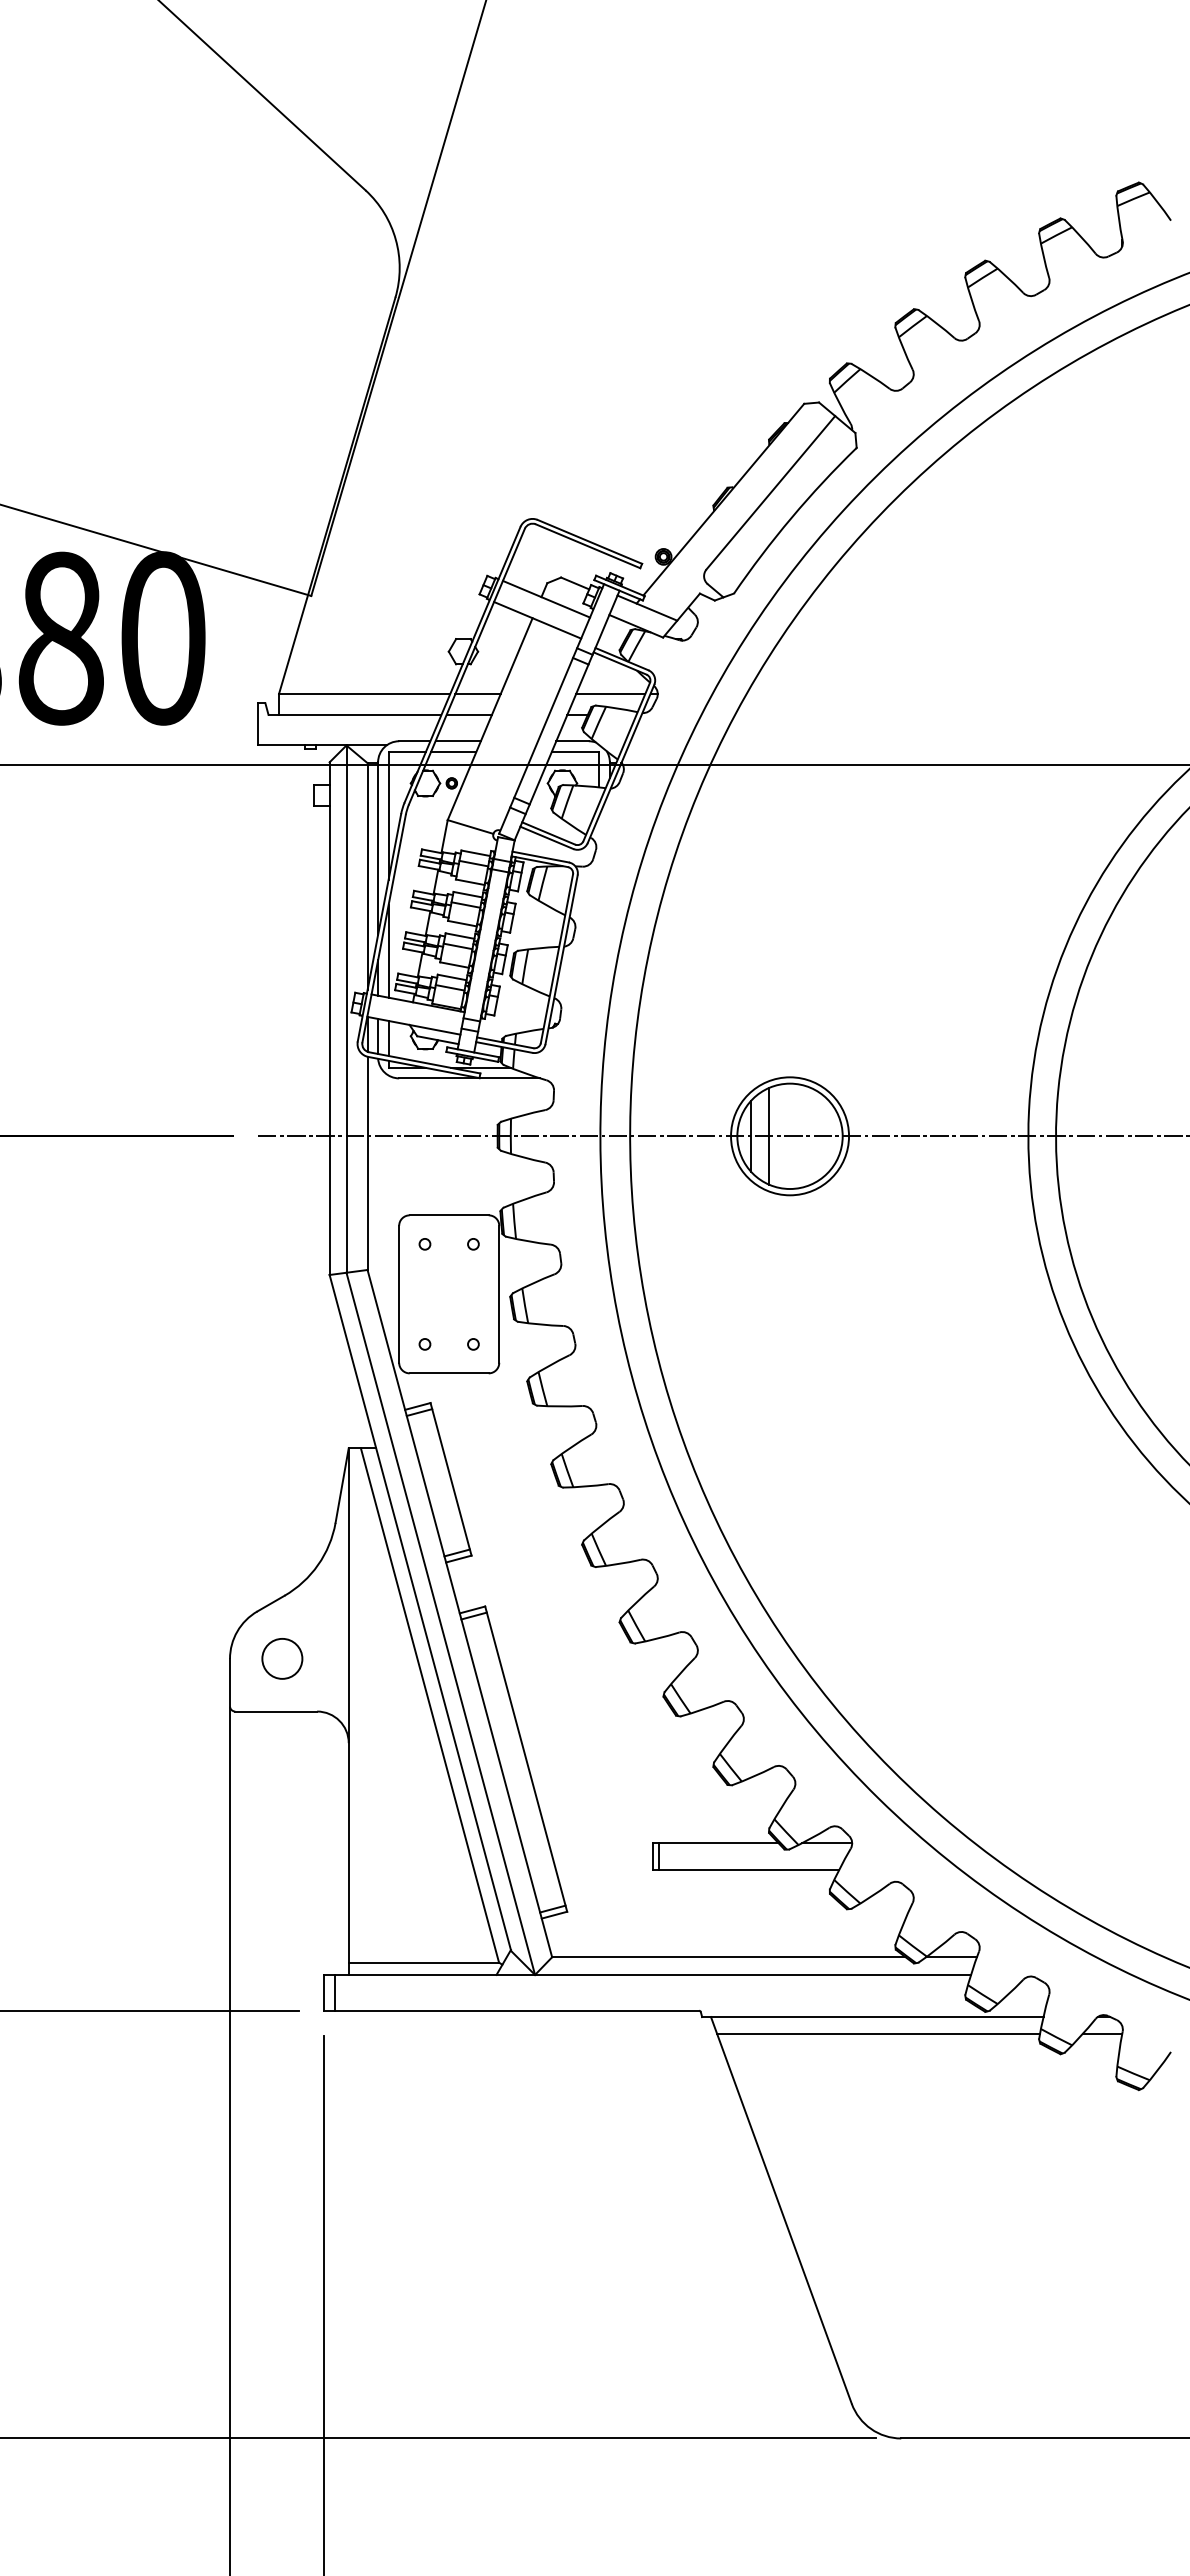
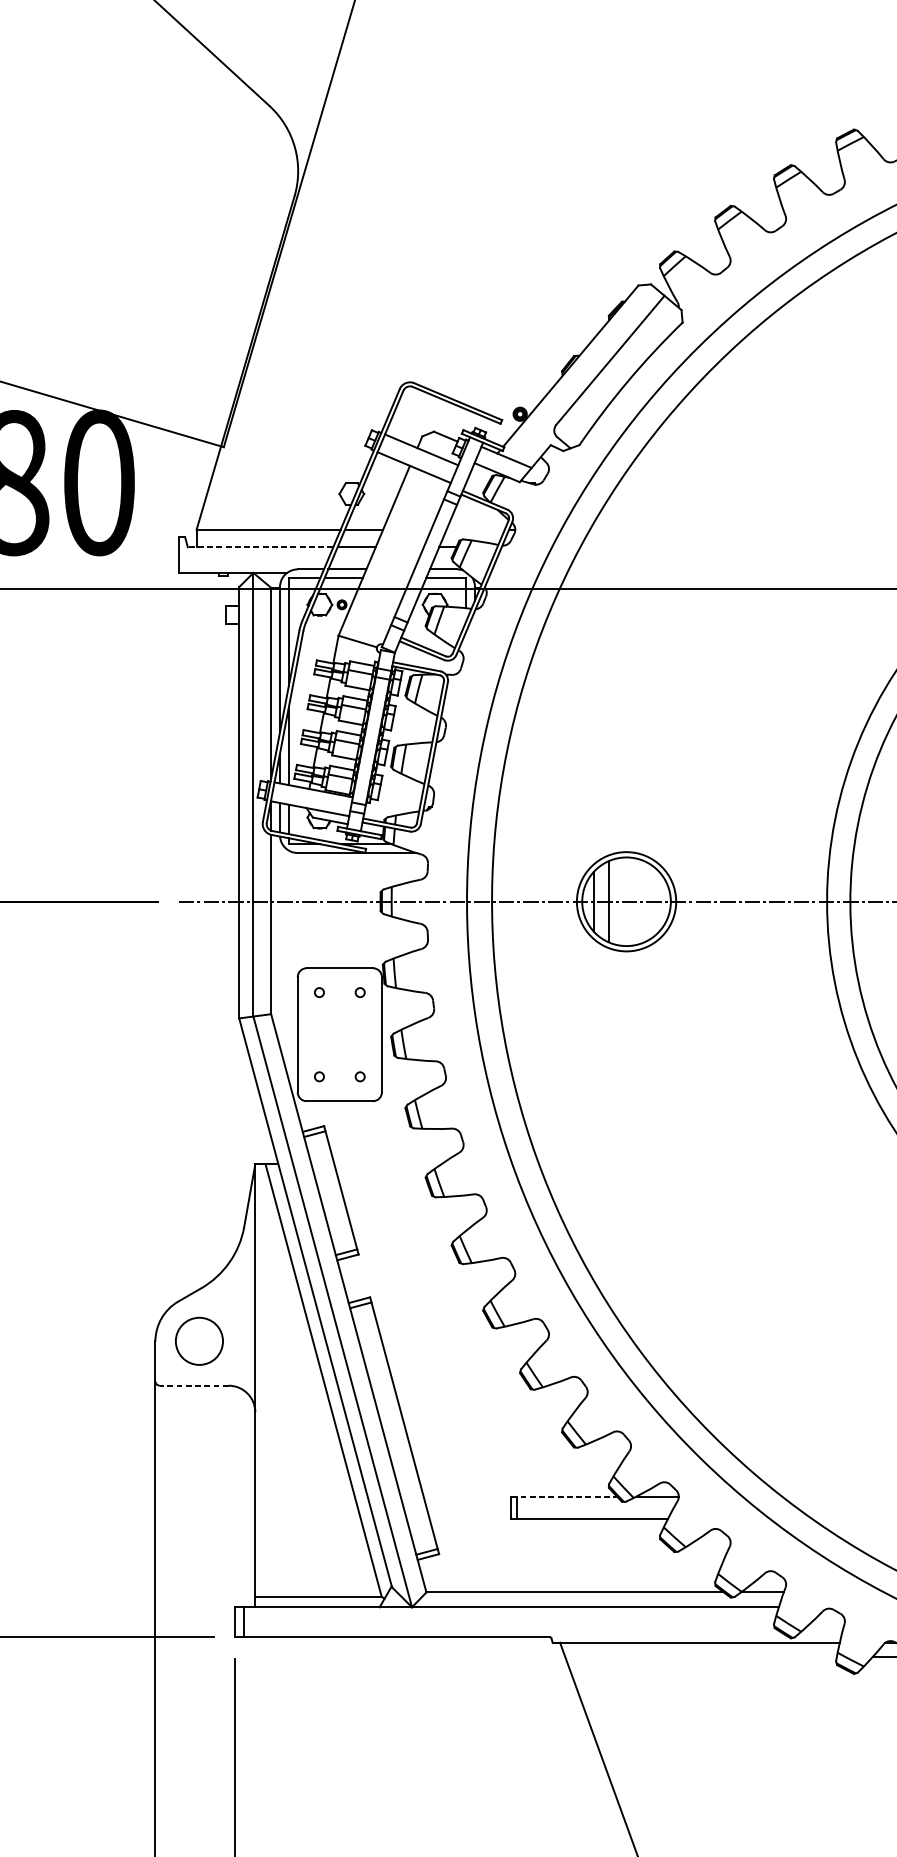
line: (610, 693) -> (475, 529), removed
line: (354, 714) -> (260, 546), solid -> dashed
circle: (282, 1658) -> (199, 1341), size x1.4
line: (276, 1711) -> (194, 1385), solid -> dashed
line: (715, 1843) -> (563, 1496), solid -> dashed
line: (878, 2033) -> (700, 1656), removed

